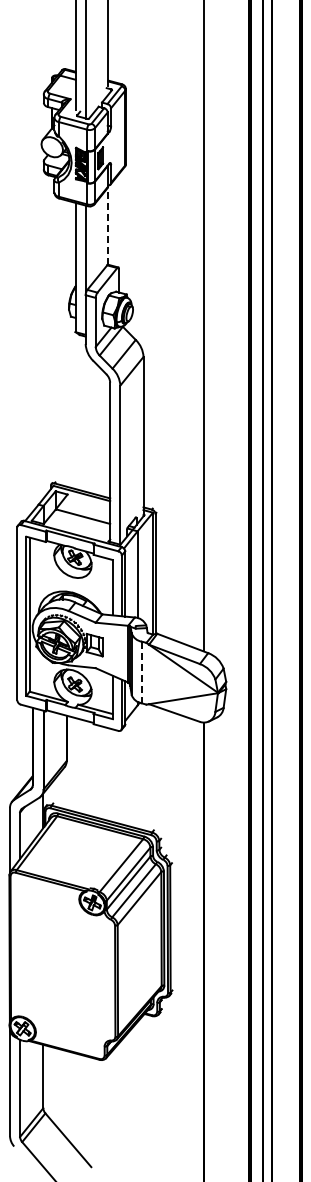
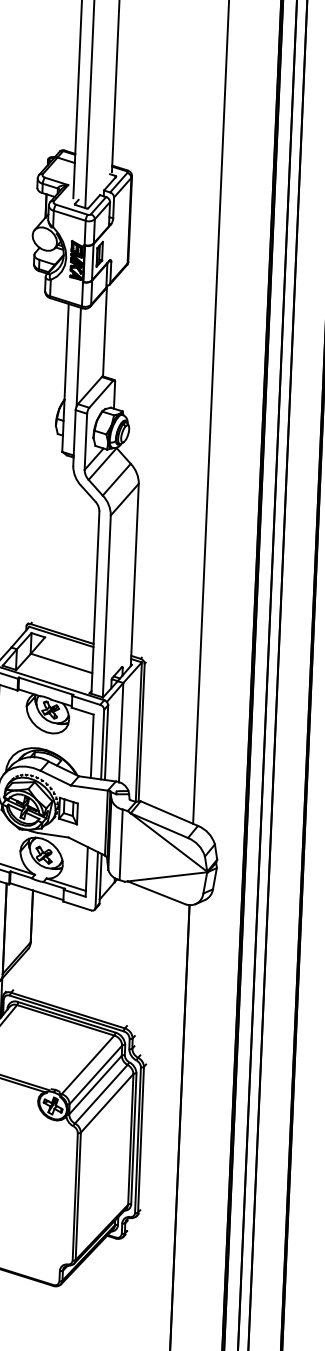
line: (108, 225) -> (105, 331), dashed -> solid
line: (141, 672) -> (120, 844), dashed -> solid

